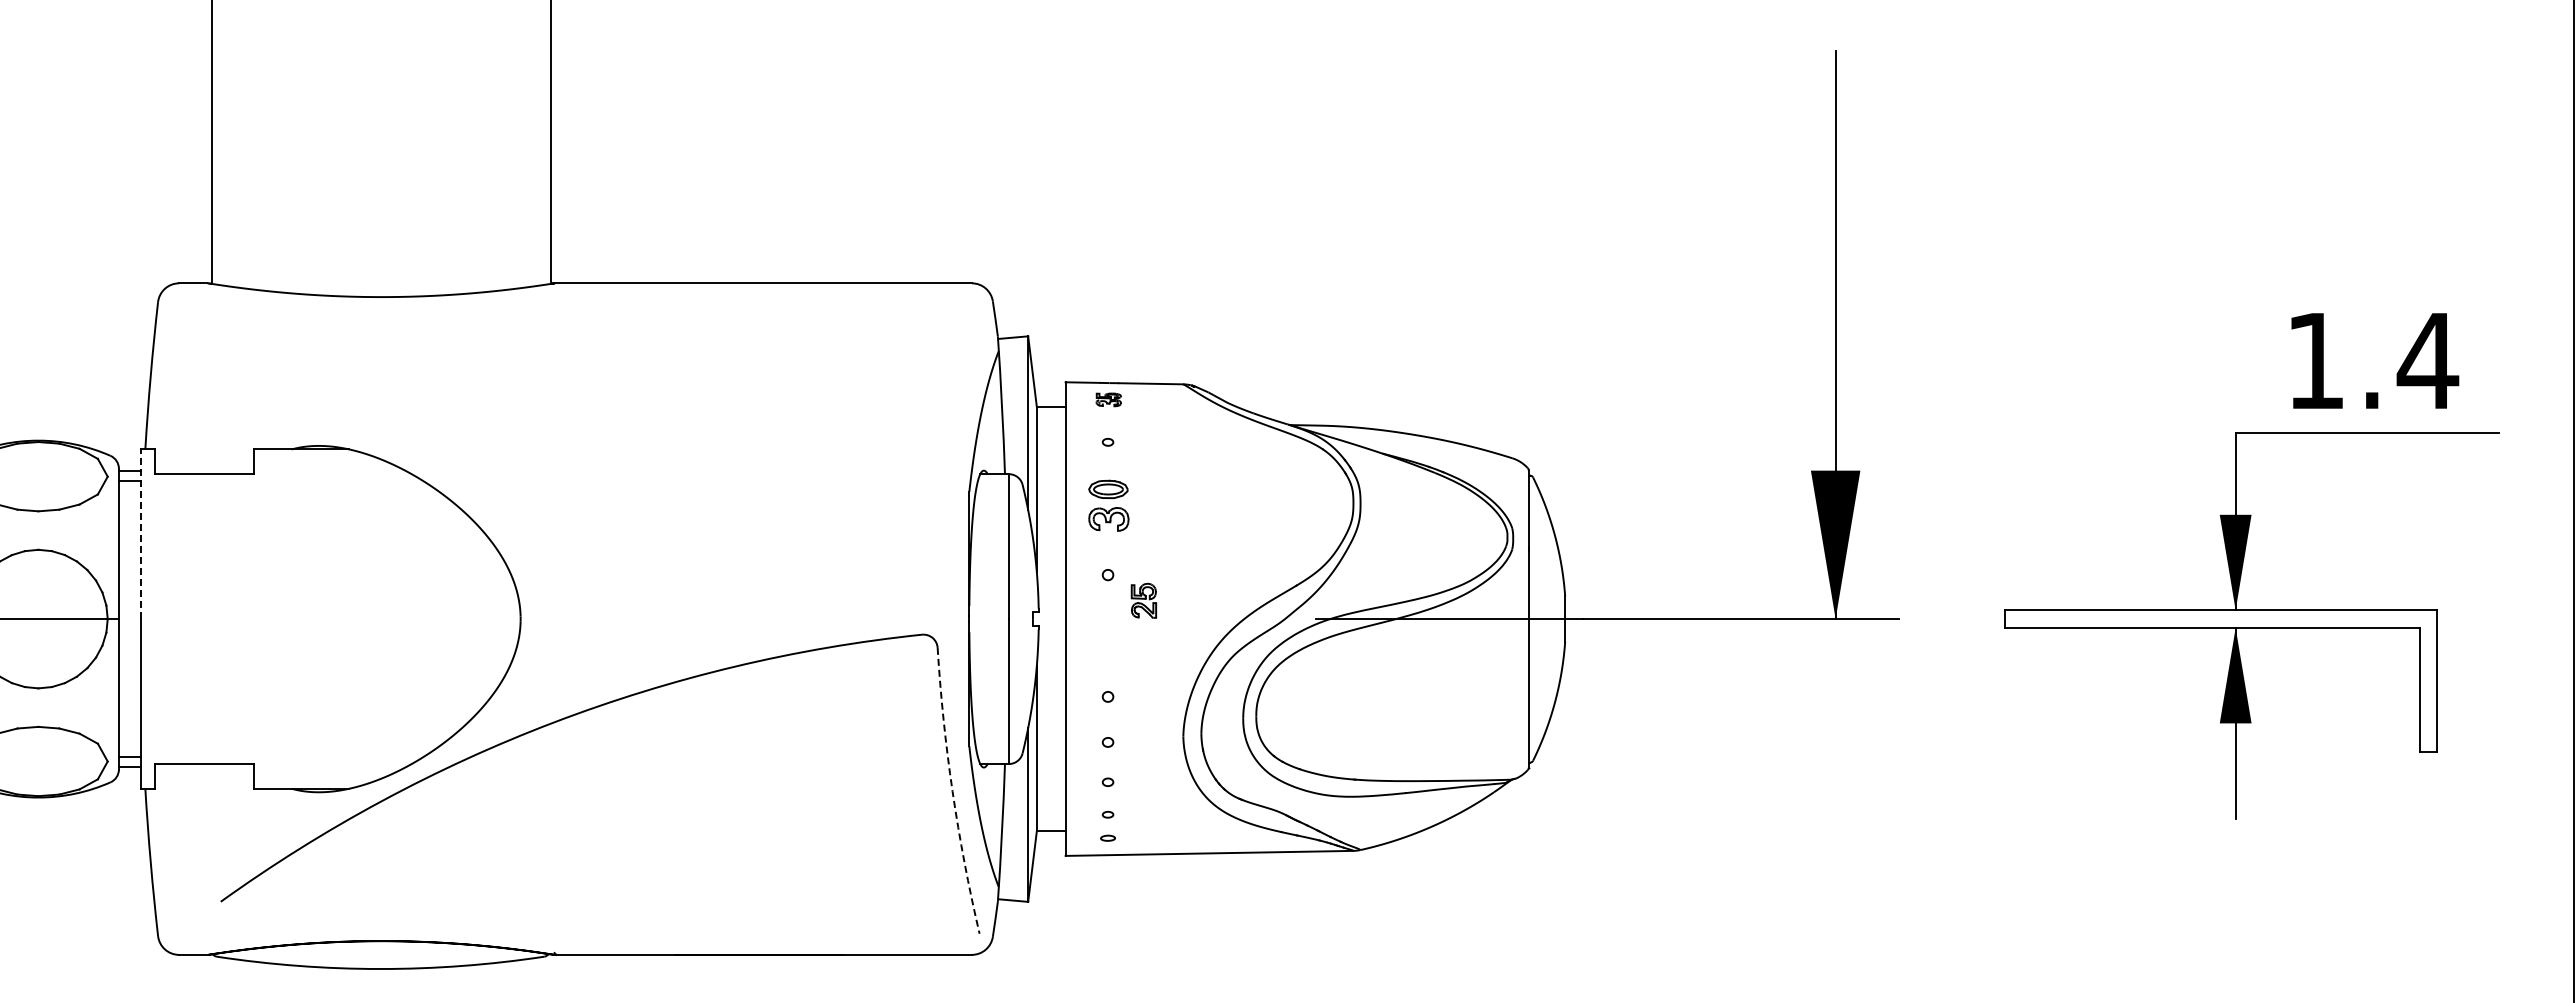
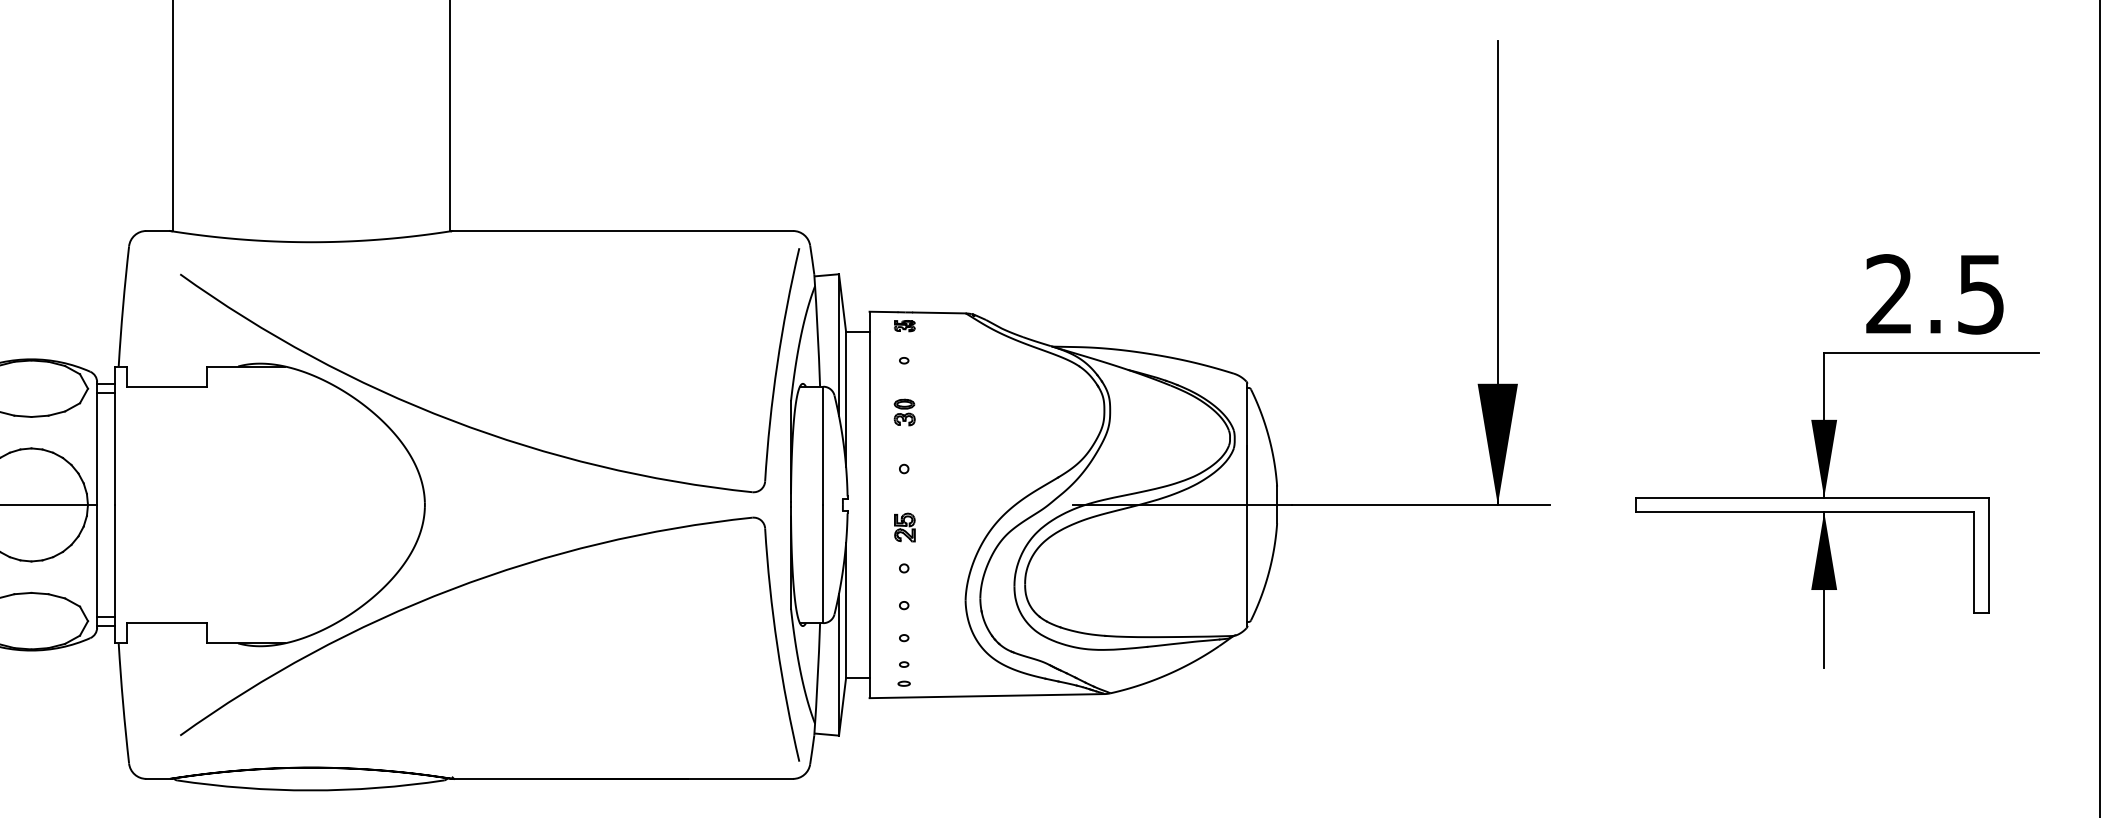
text: (2373, 360) -> (1936, 293), 1.4 -> 2.5
part: (1108, 505) -> (904, 412), size x0.62
part: (578, 523) -> (472, 426), added
line: (141, 534) -> (115, 435), dashed -> solid
part: (1143, 600) -> (904, 527), moved
arc: (952, 791) -> (777, 645), dashed -> solid

